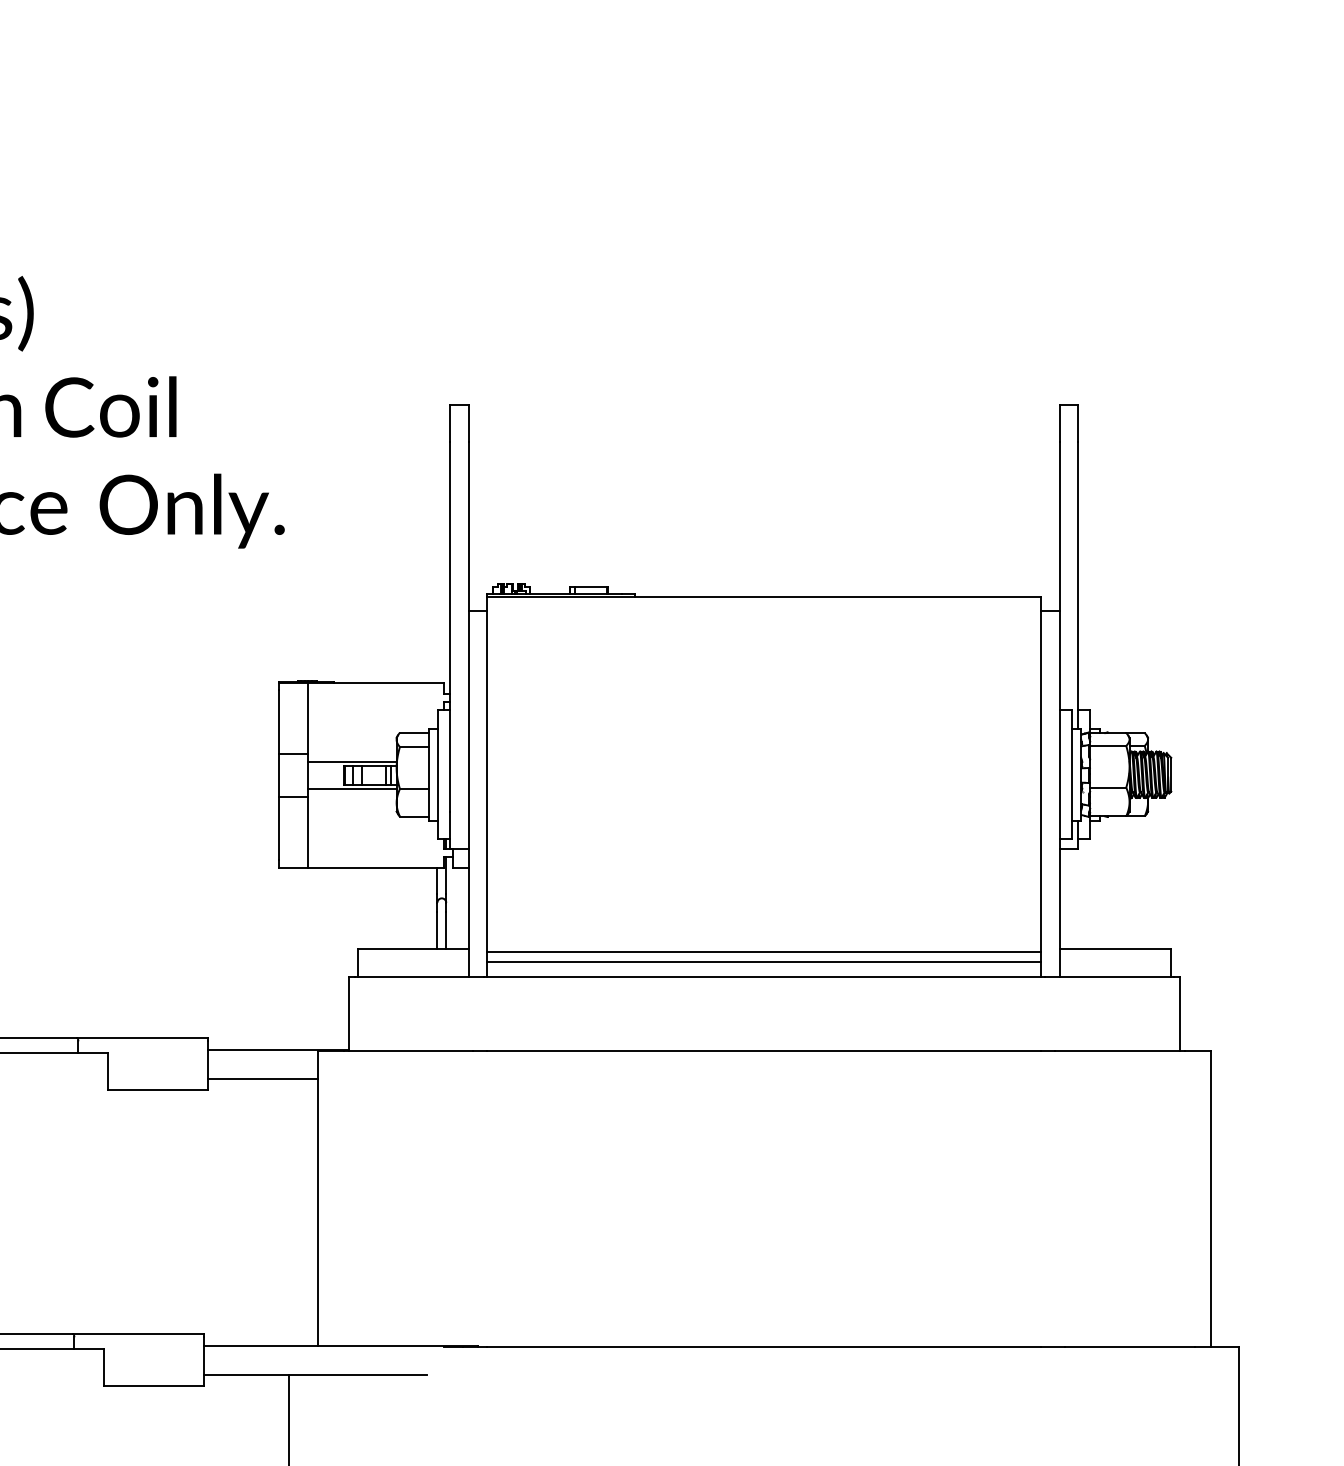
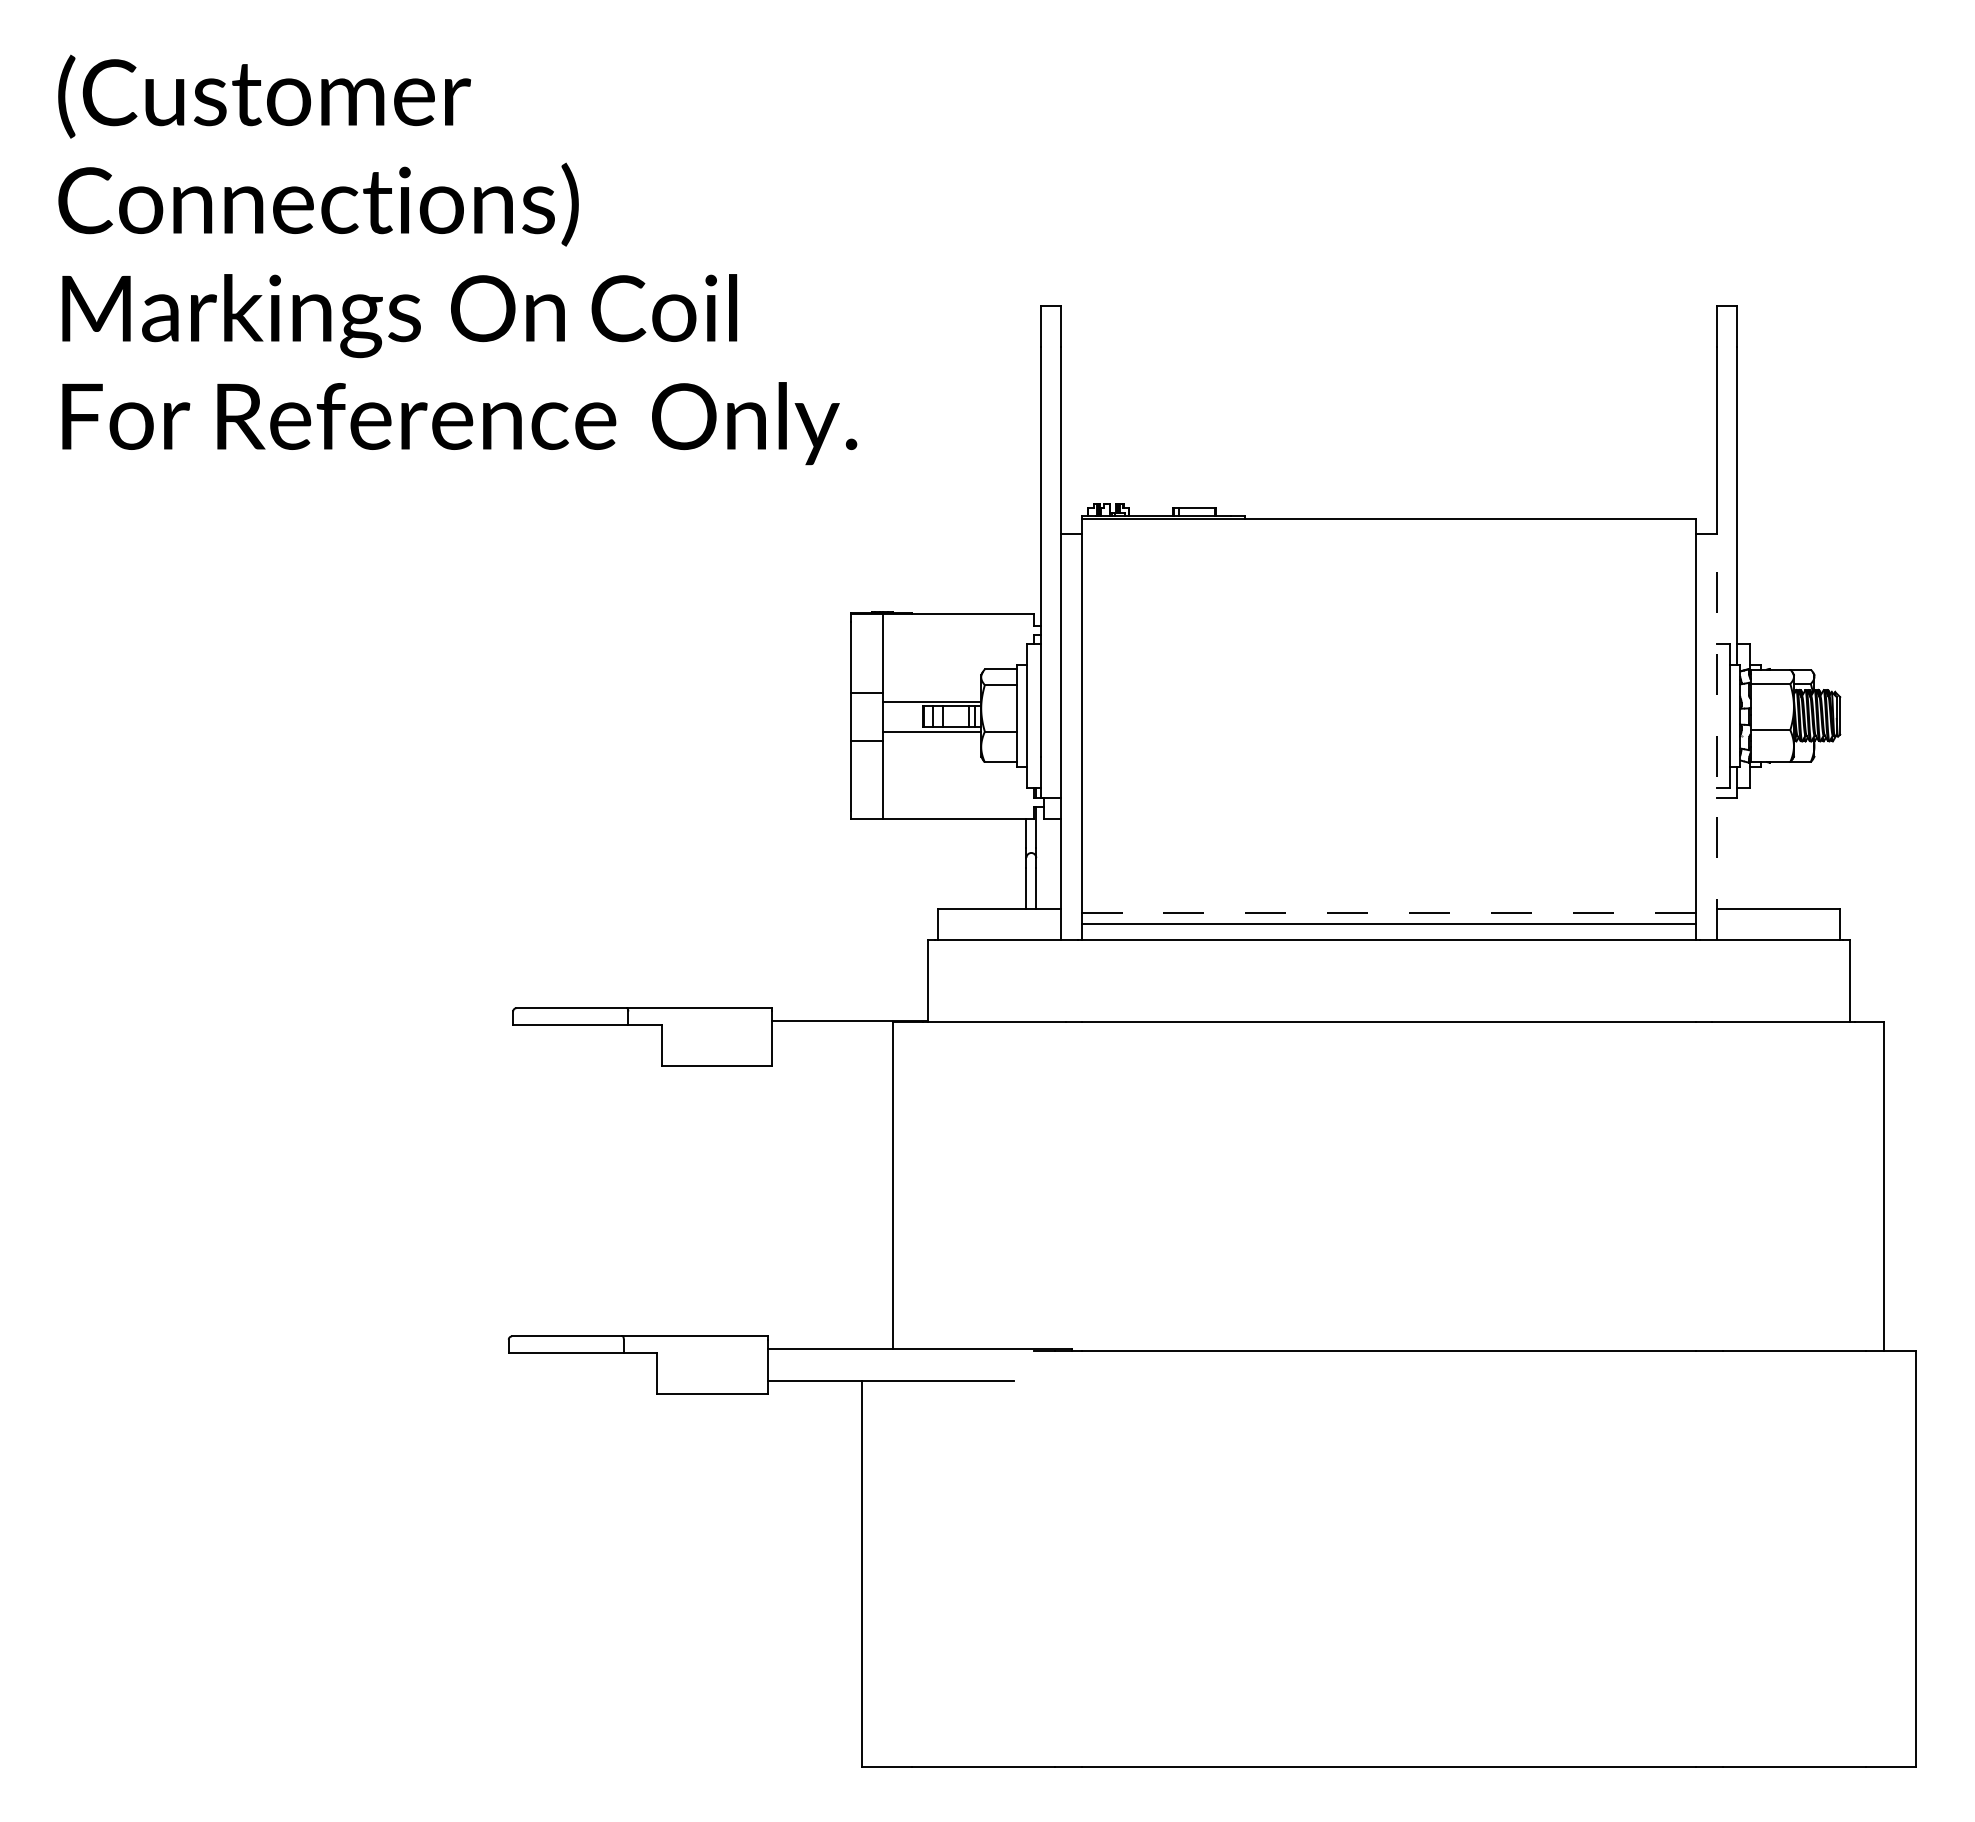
line: (1059, 793) -> (1716, 736), solid -> dashed
line: (763, 952) -> (1388, 912), solid -> dashed
line: (262, 1079) -> (832, 1053), removed

